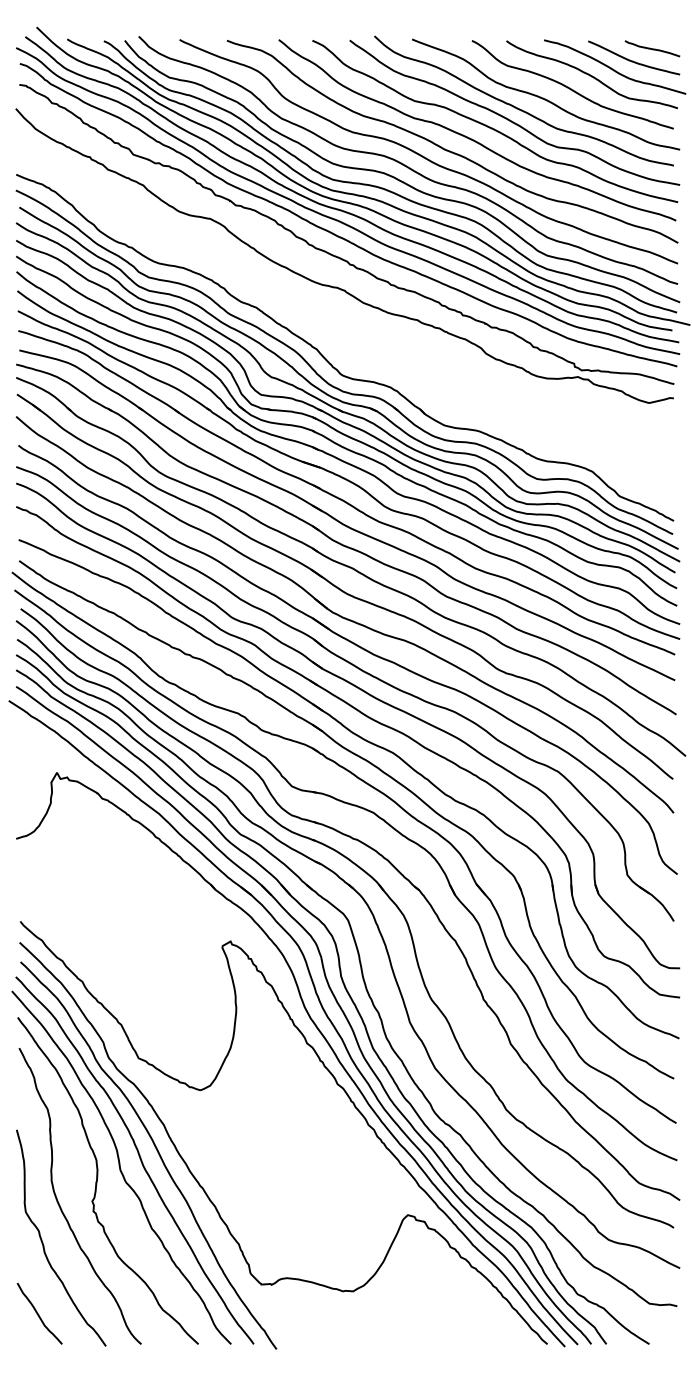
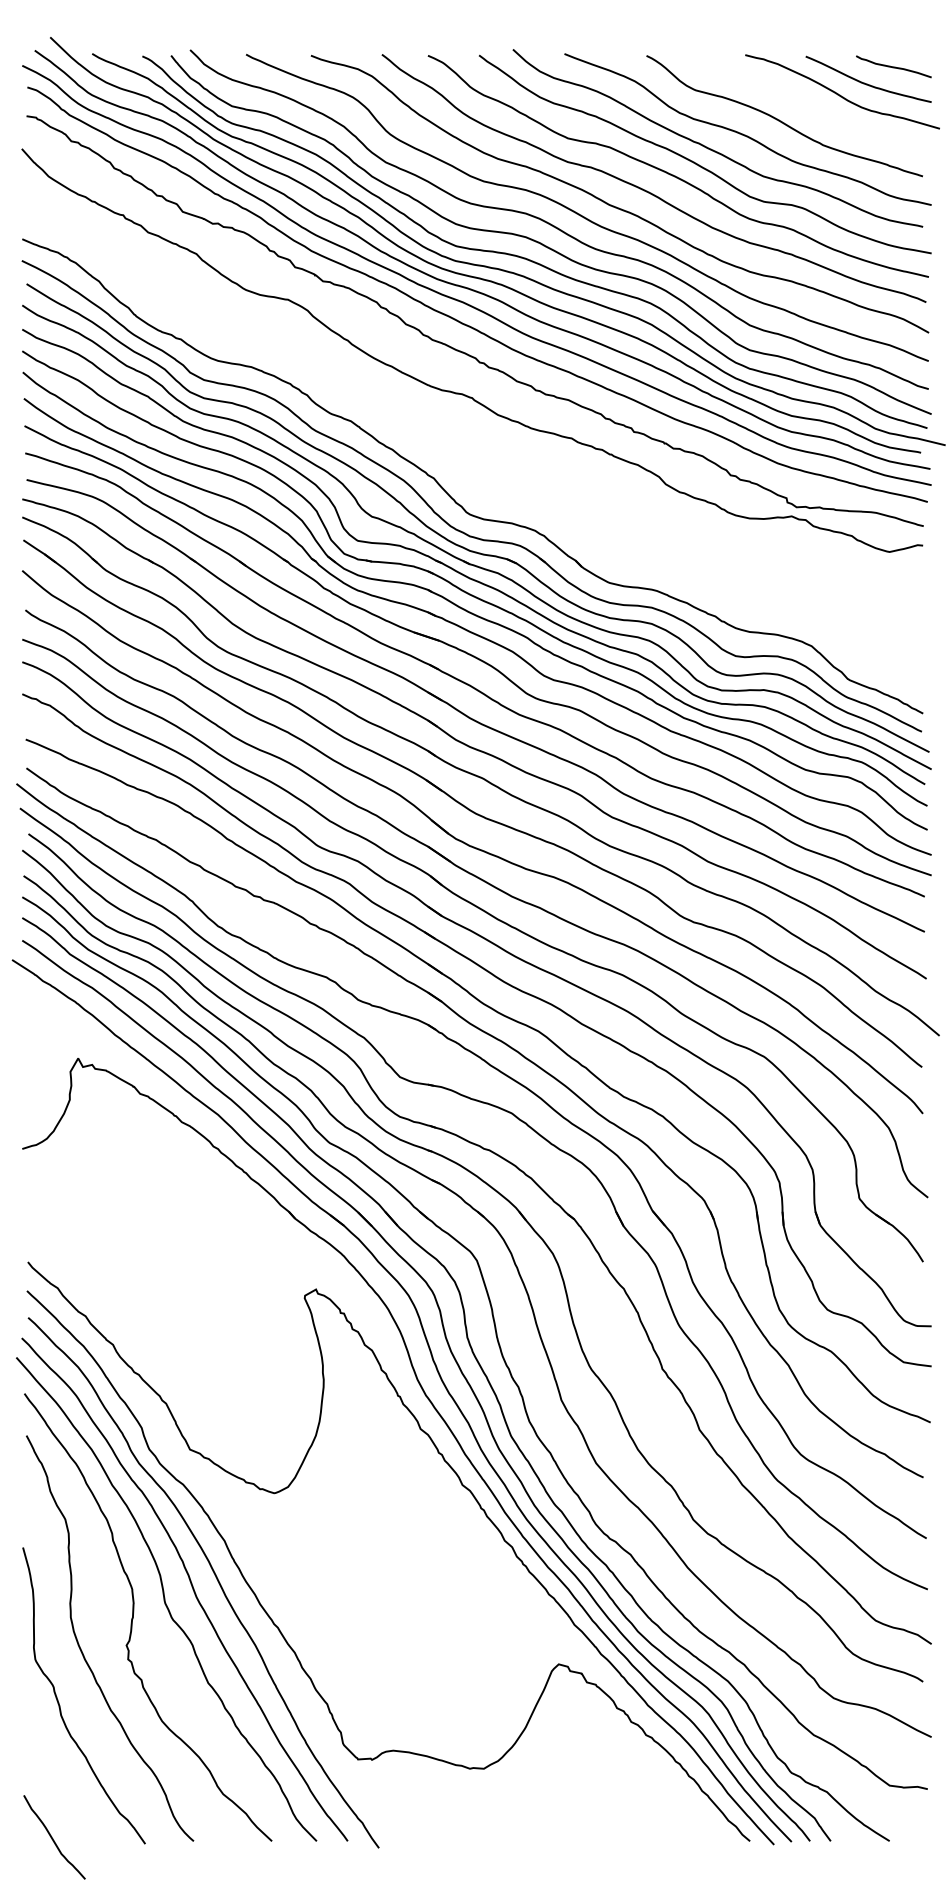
curve: (590, 74) -> (809, 102), removed
curve: (38, 1314) -> (53, 1838), moved

